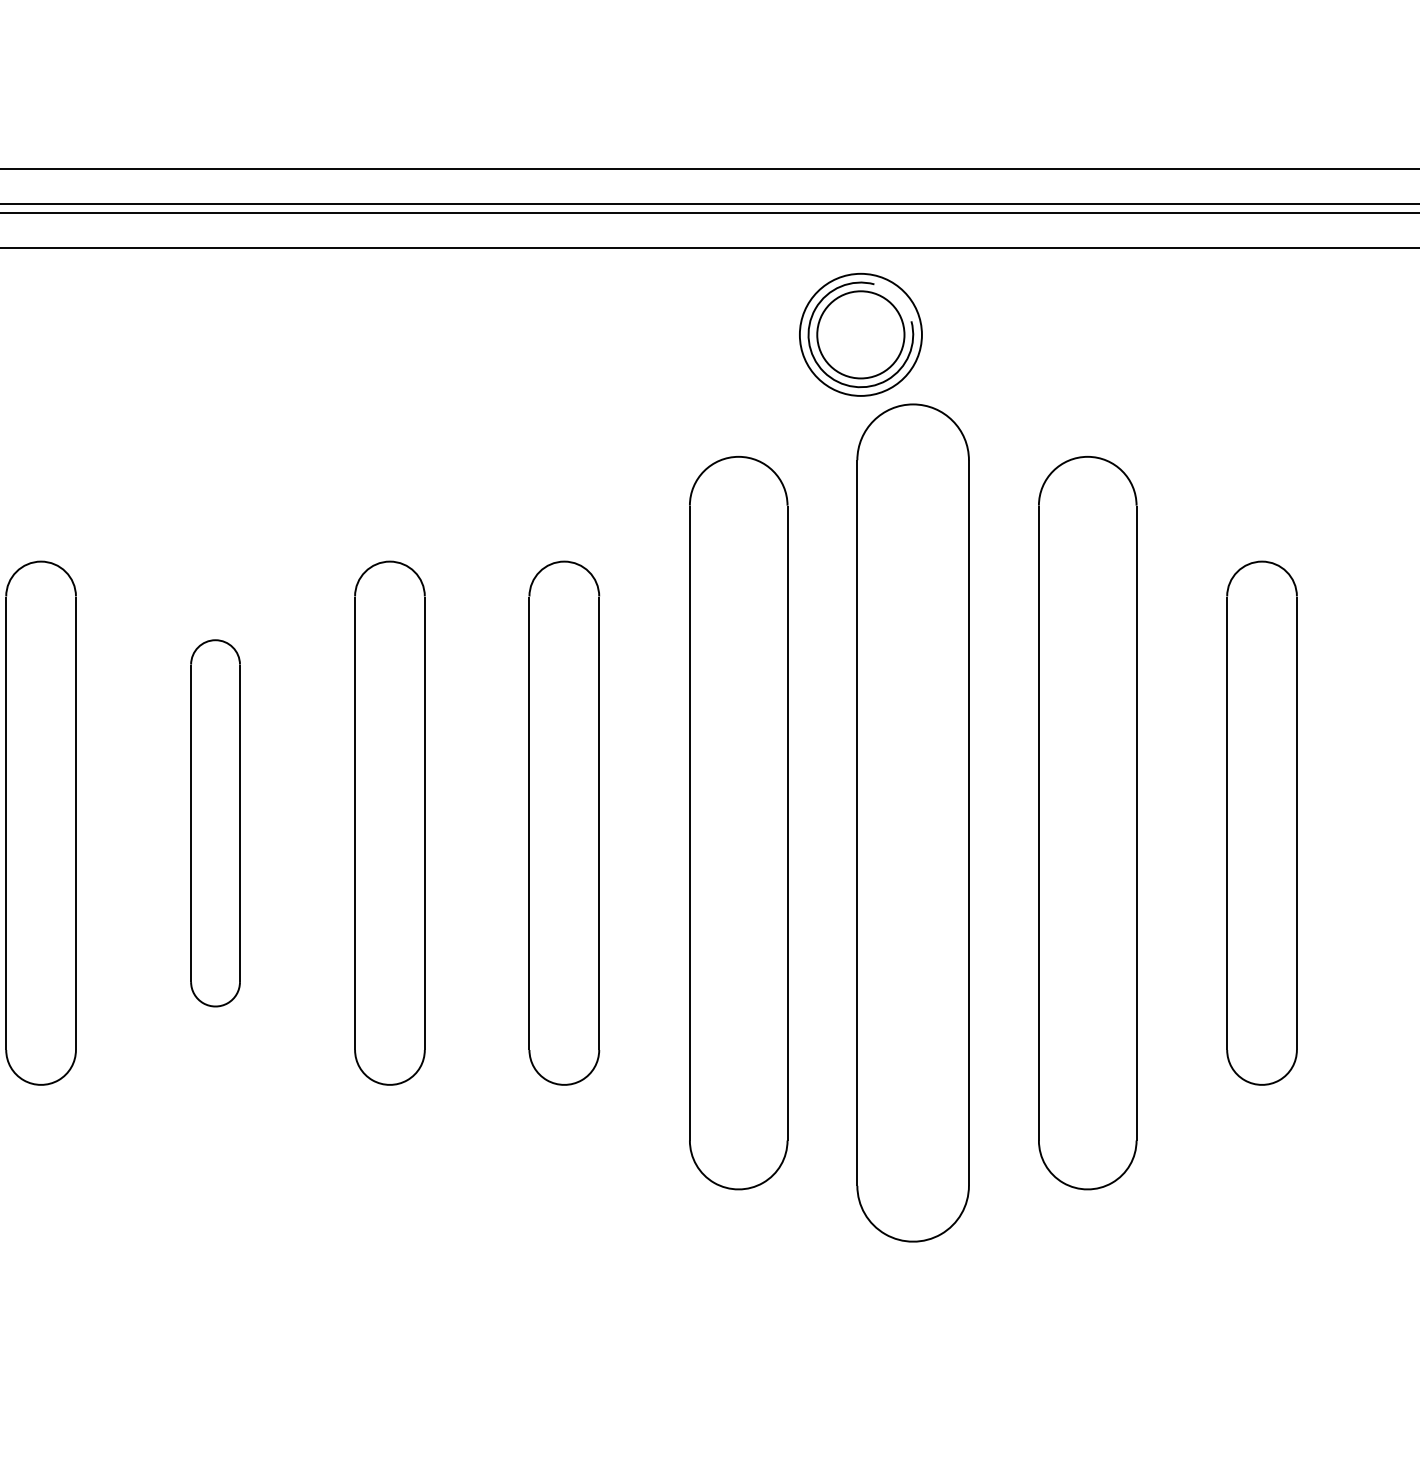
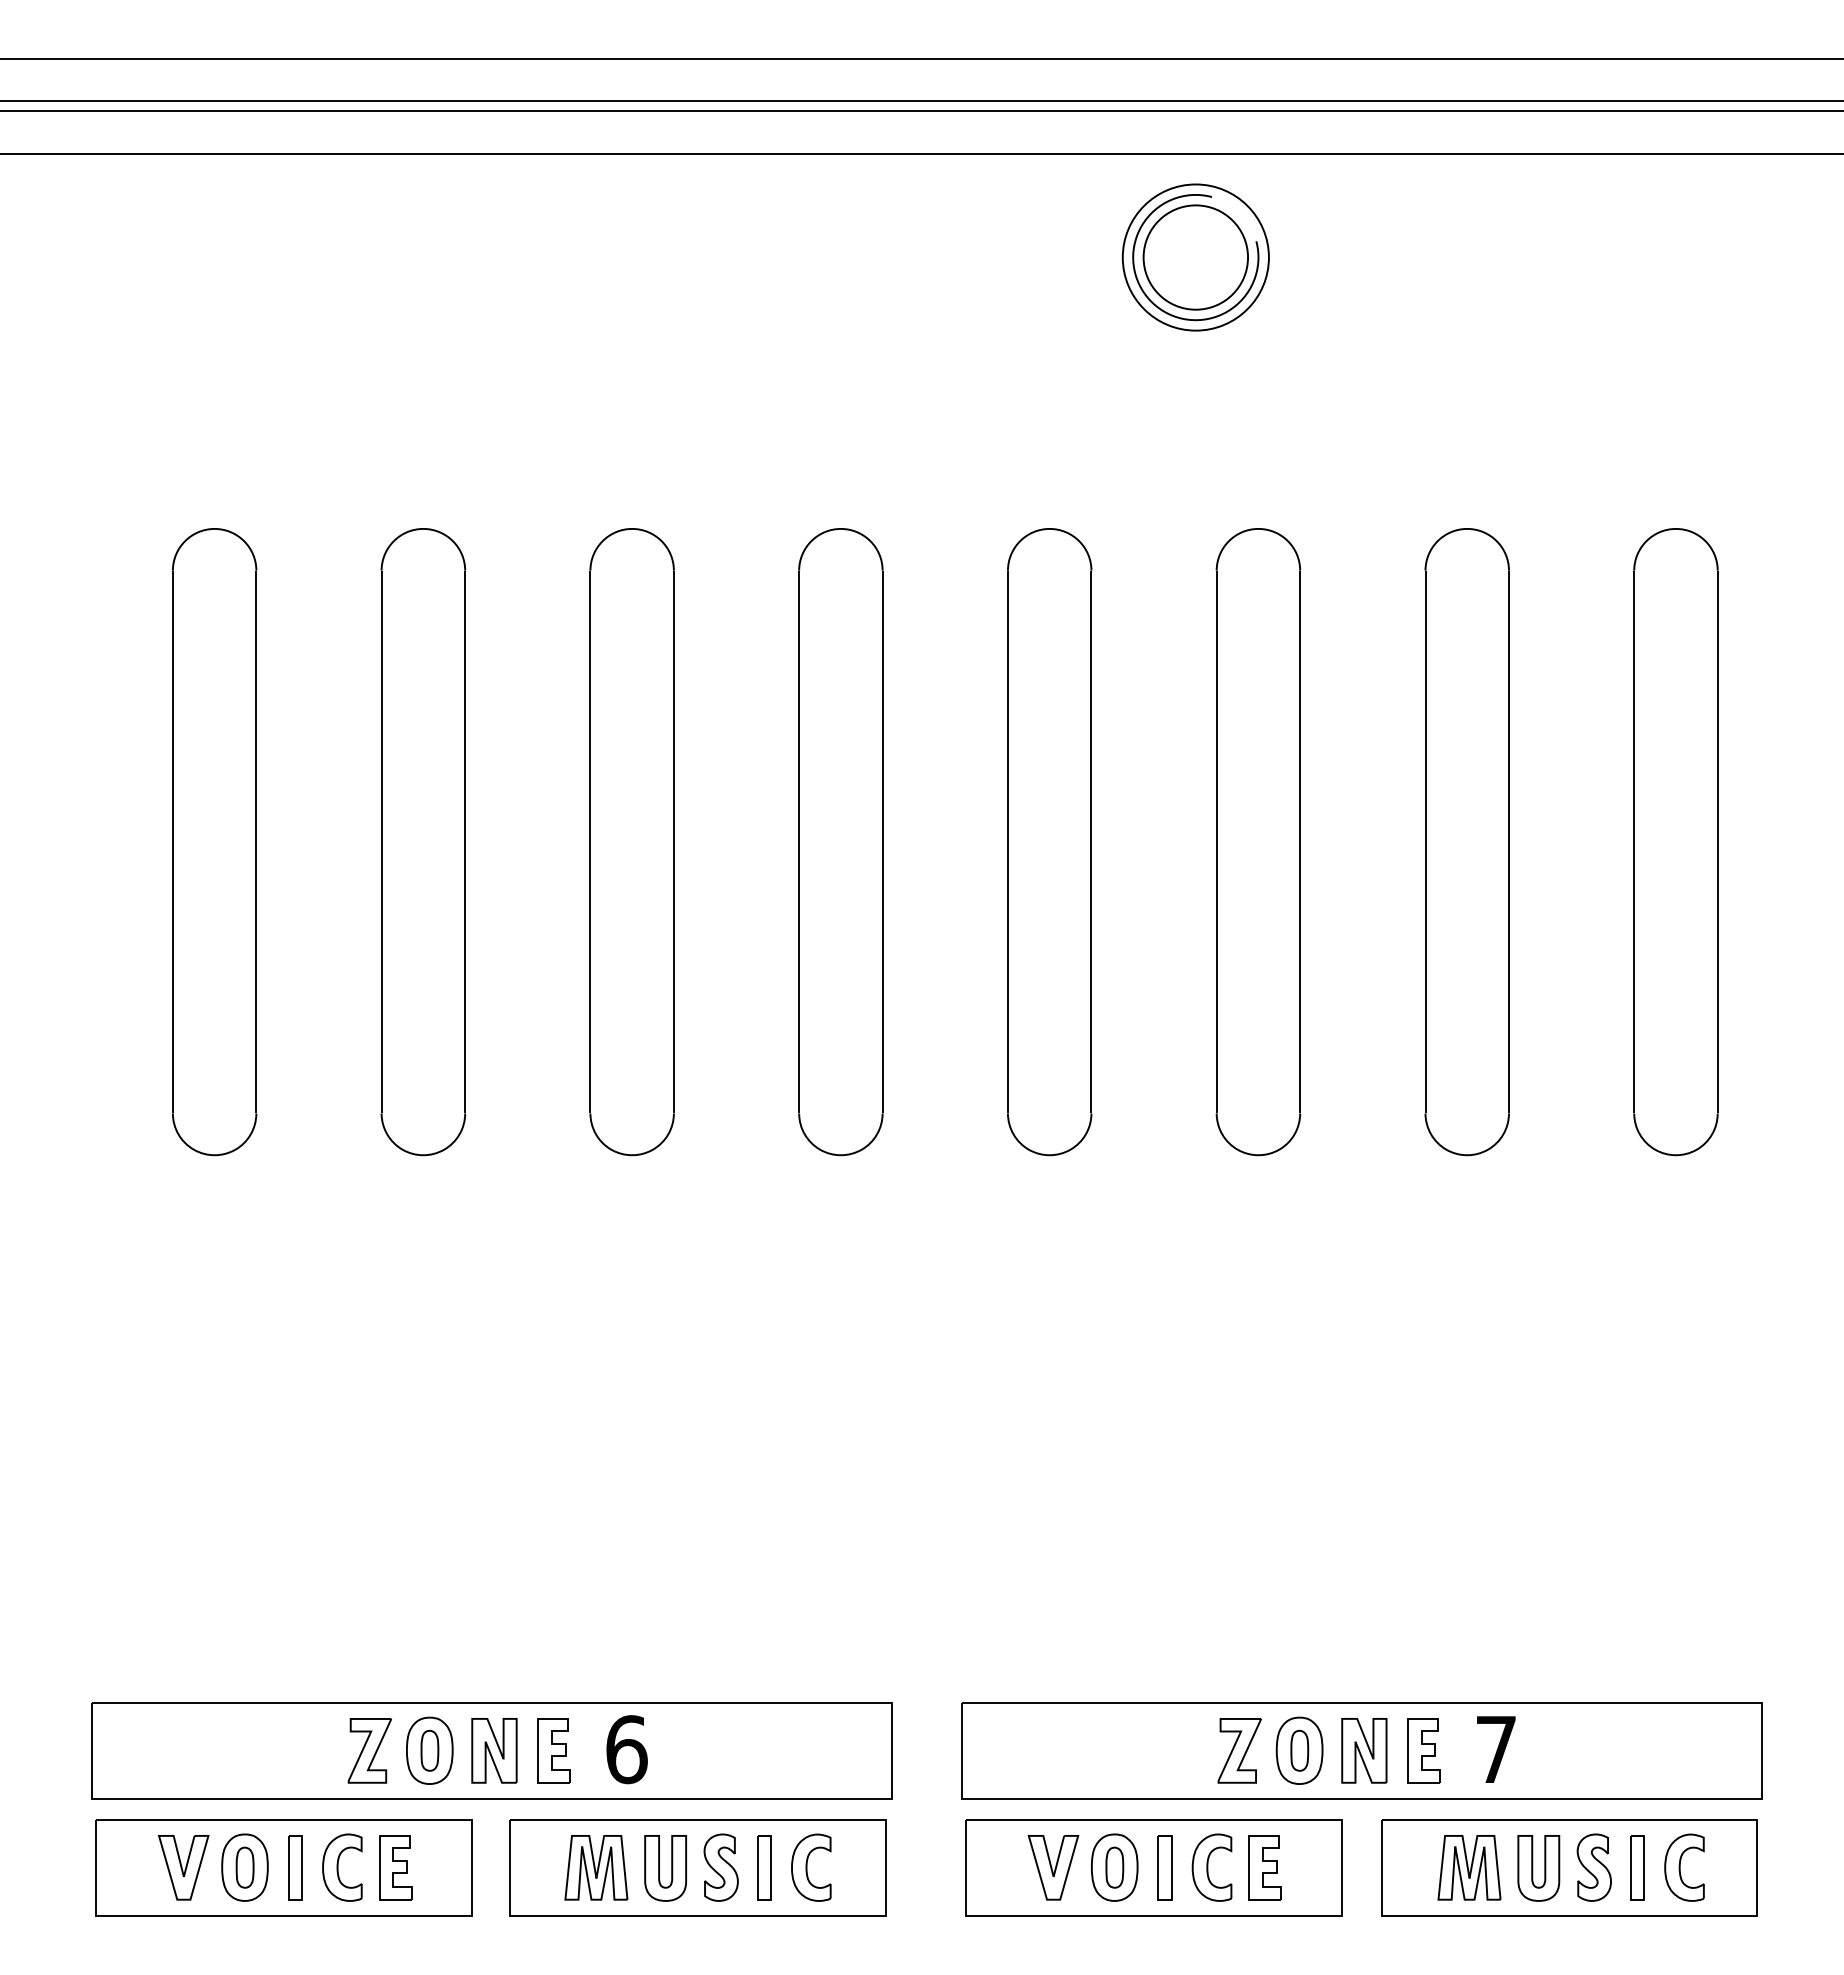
part: (215, 823) -> (423, 842), size x1.43
part: (738, 823) -> (1049, 842), size x0.71
part: (913, 823) -> (1258, 842), size x0.62
part: (1087, 823) -> (1466, 842), size x0.71

